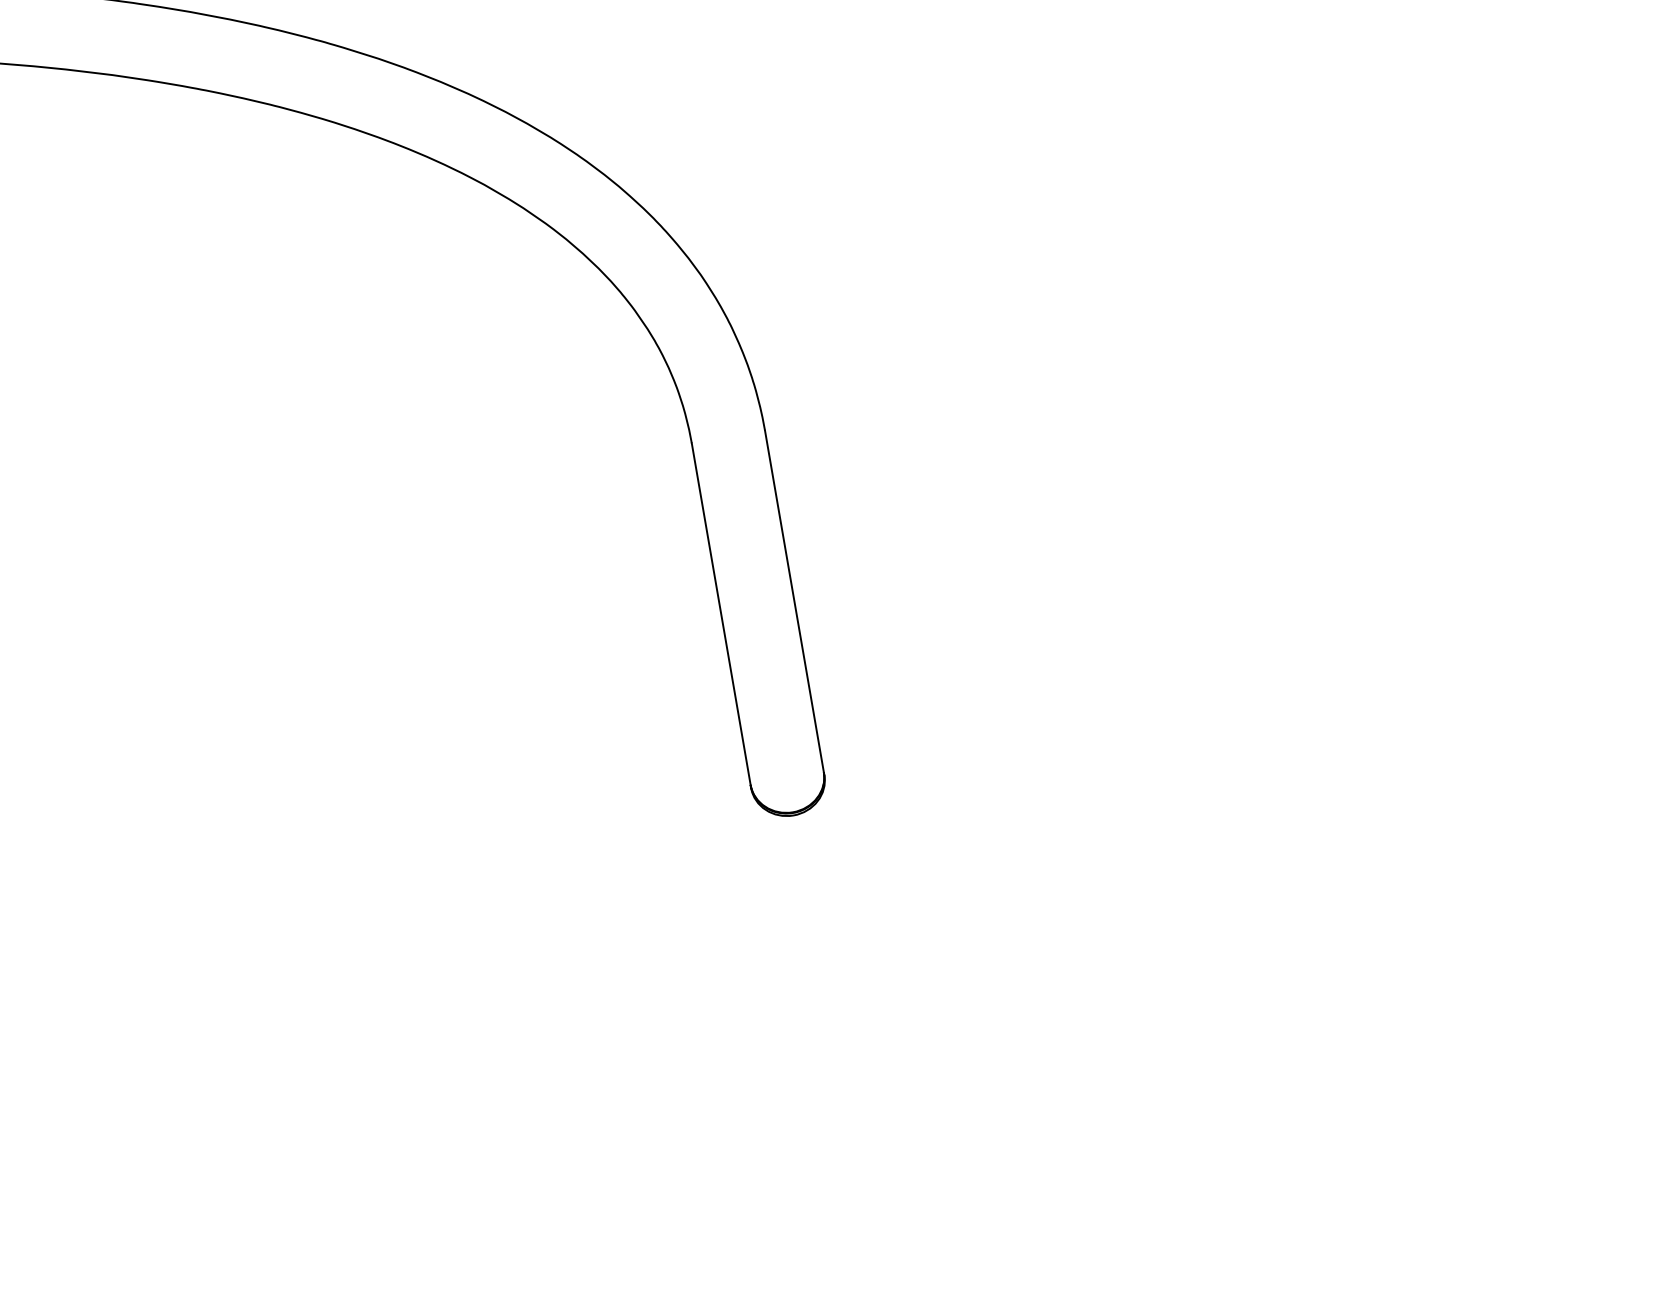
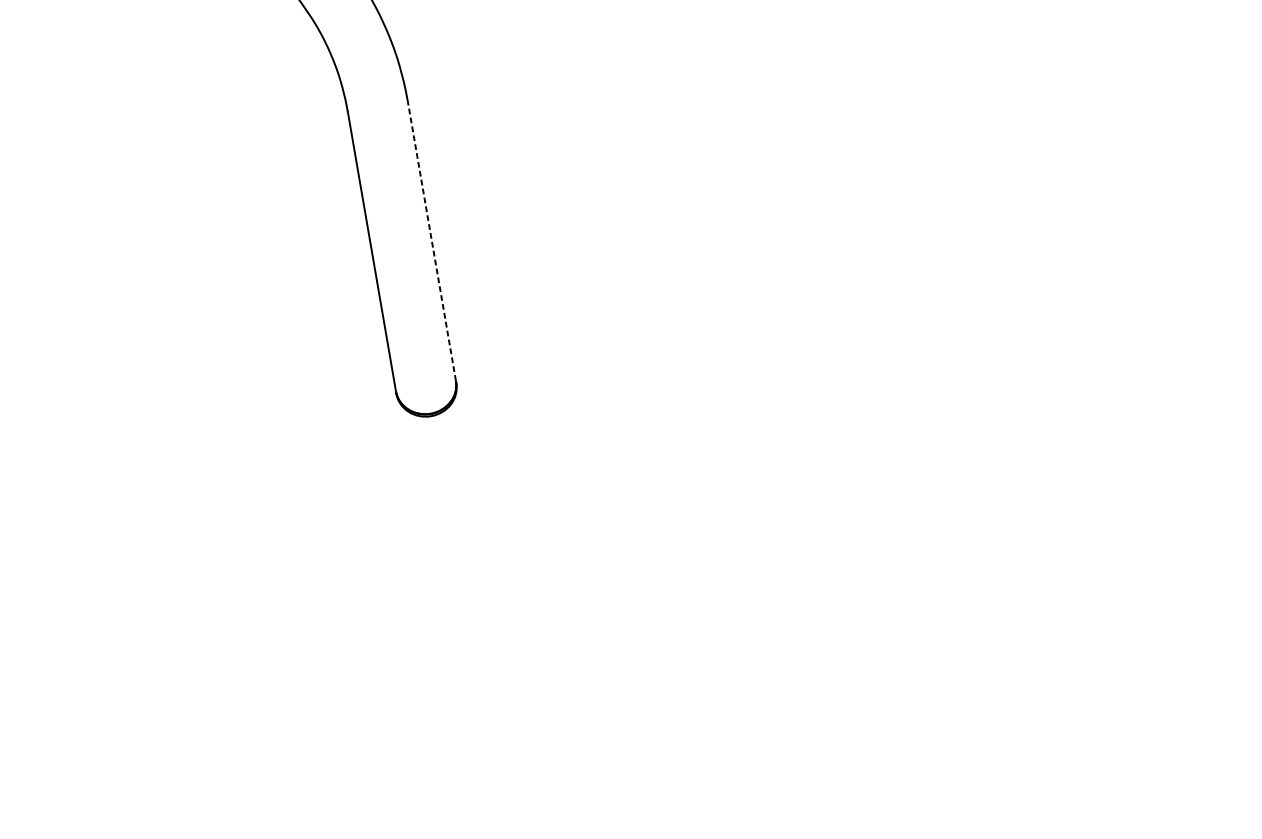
line: (794, 600) -> (431, 240), solid -> dashed

